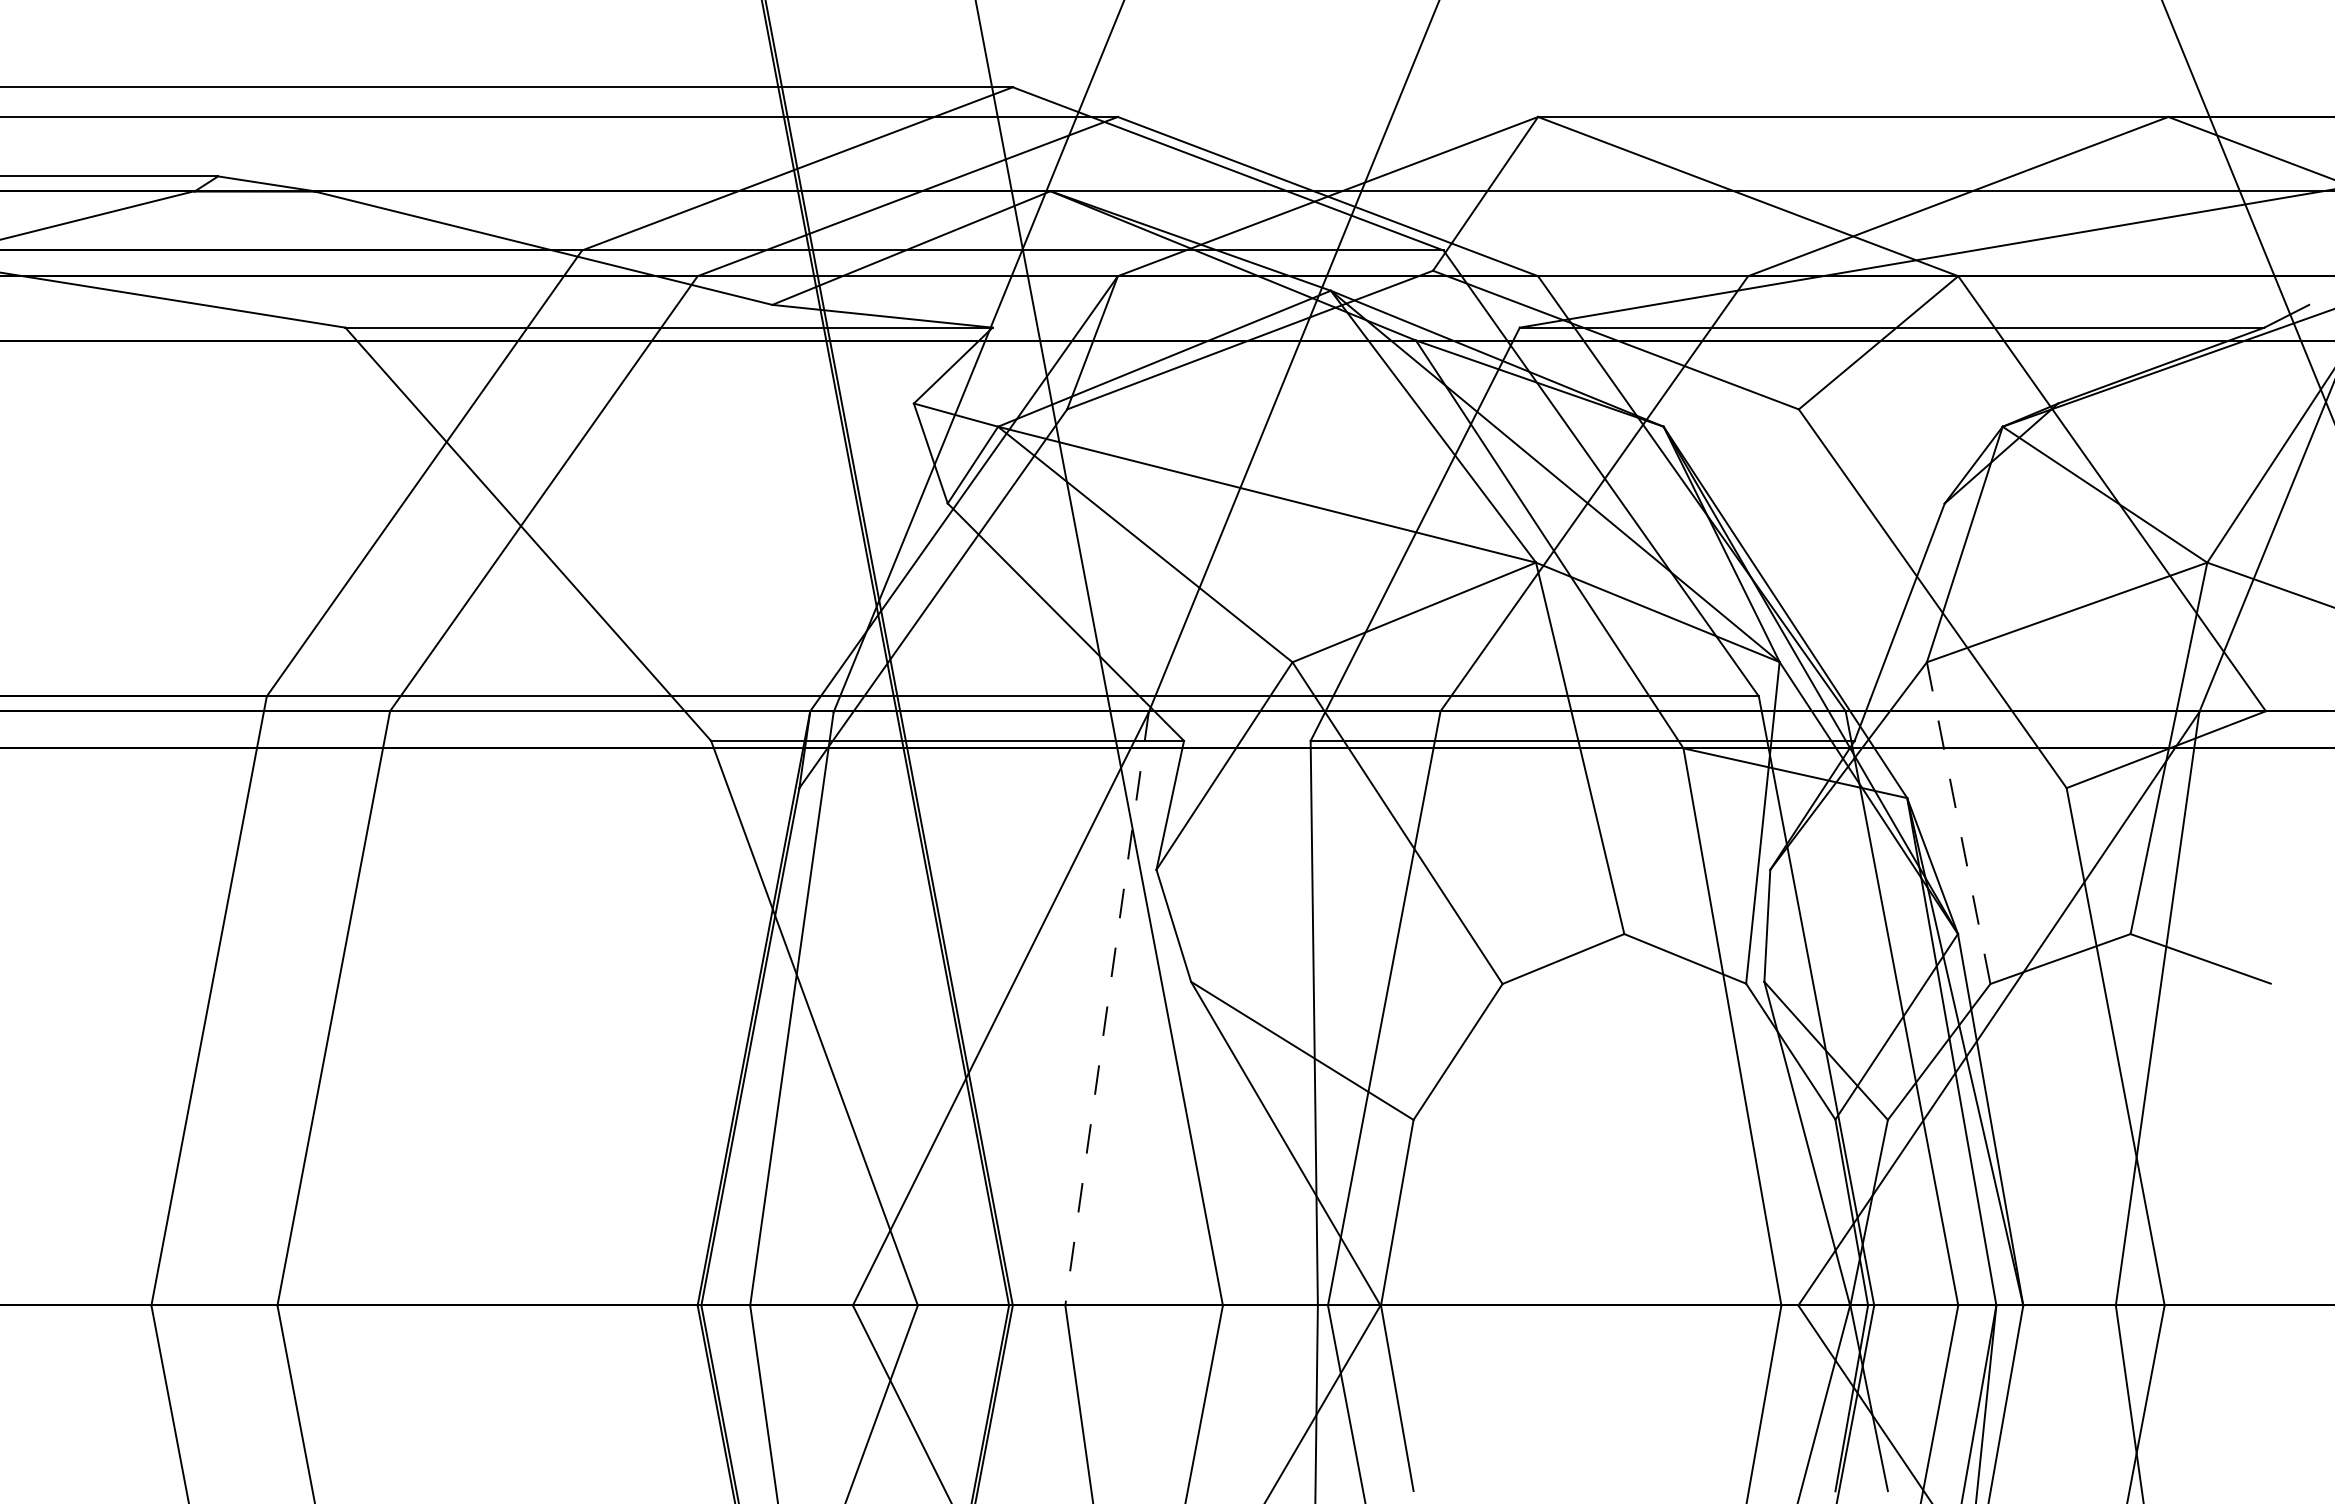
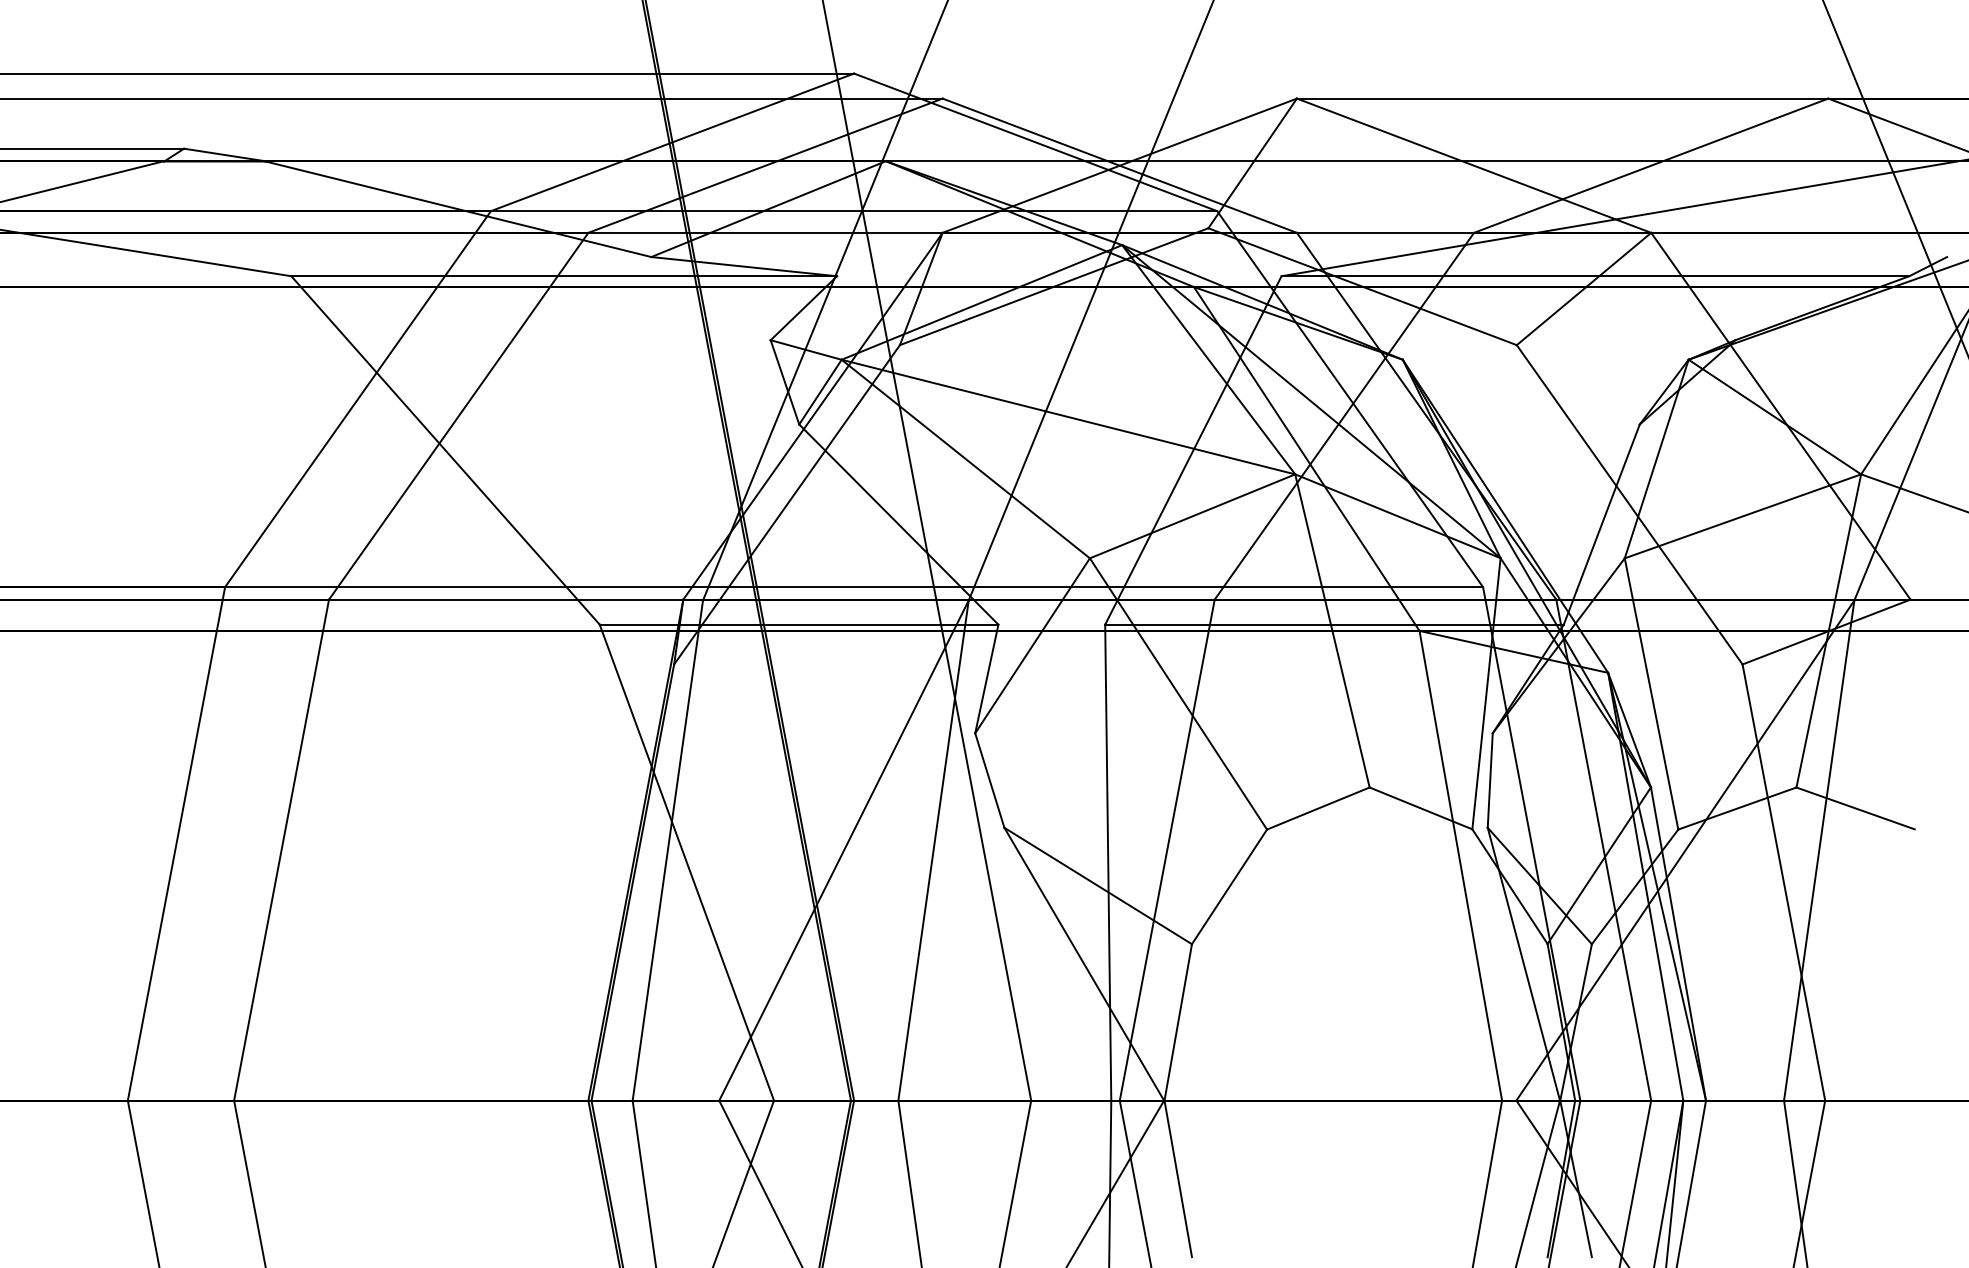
line: (1958, 823) -> (1651, 694), dashed -> solid
line: (1107, 1008) -> (933, 850), dashed -> solid

